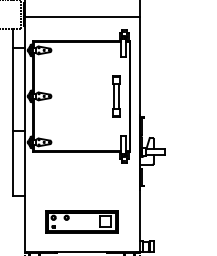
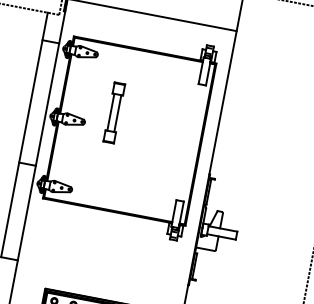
part: (116, 96) -> (114, 113), moved

